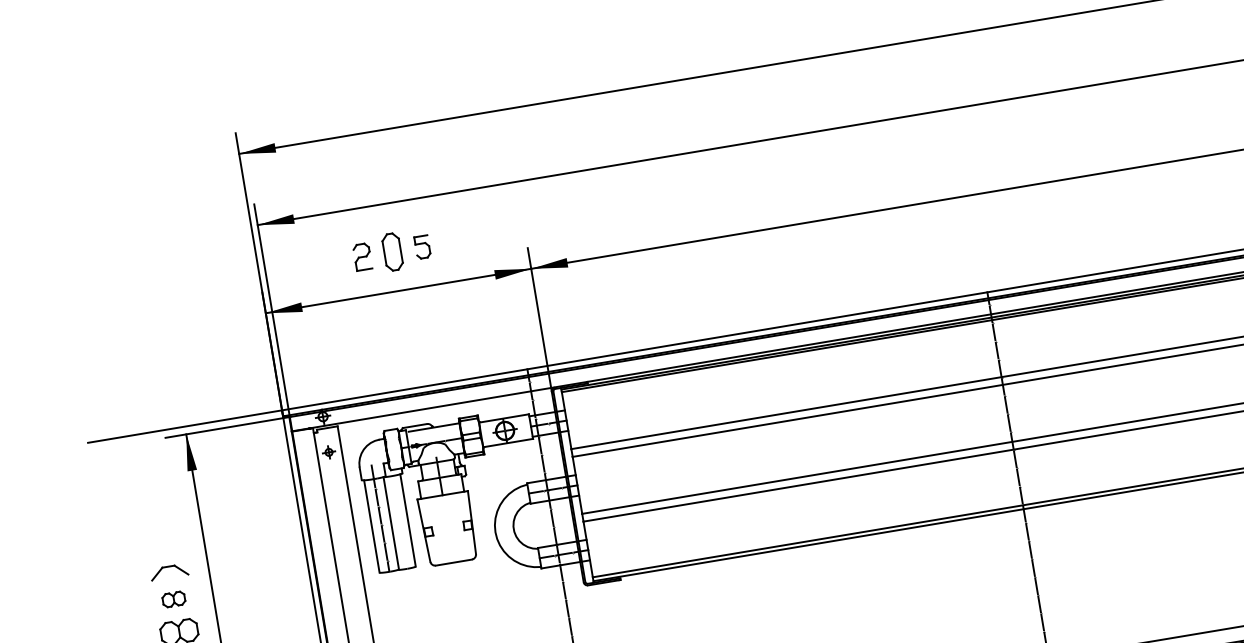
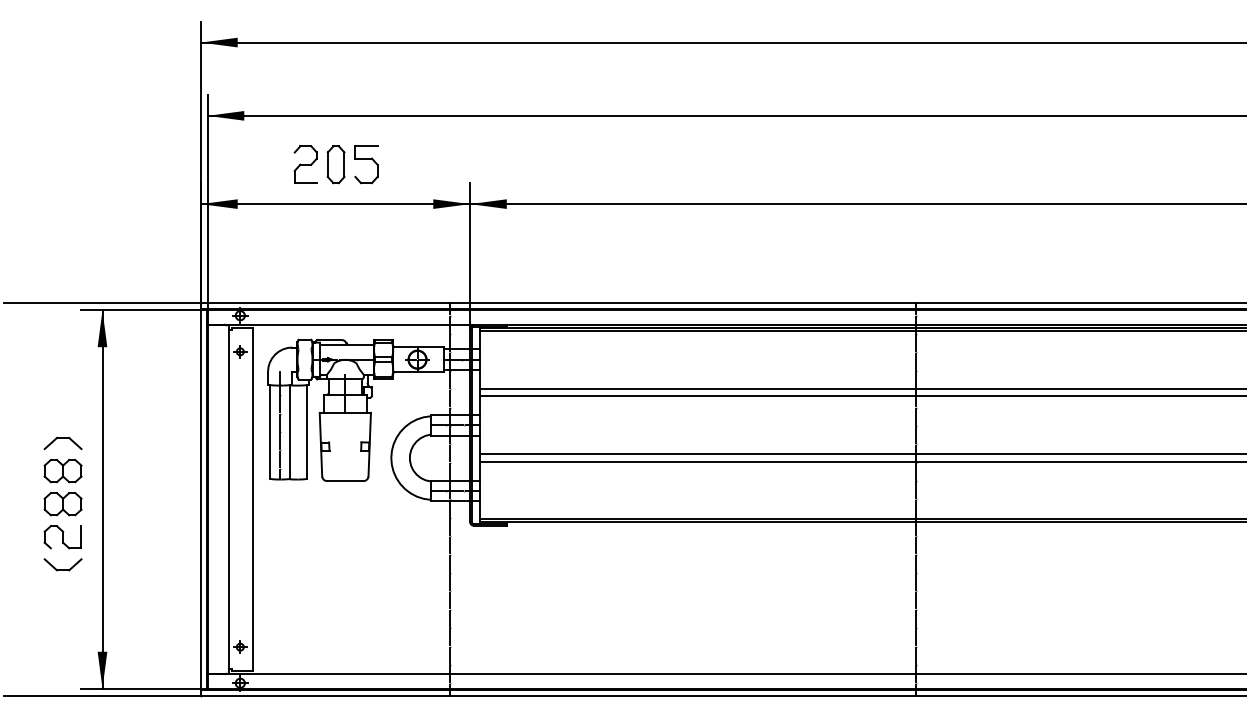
part: (422, 246) -> (366, 164), size x1.67
part: (362, 256) -> (305, 164), size x1.43
part: (173, 599) -> (62, 471), size x1.67

